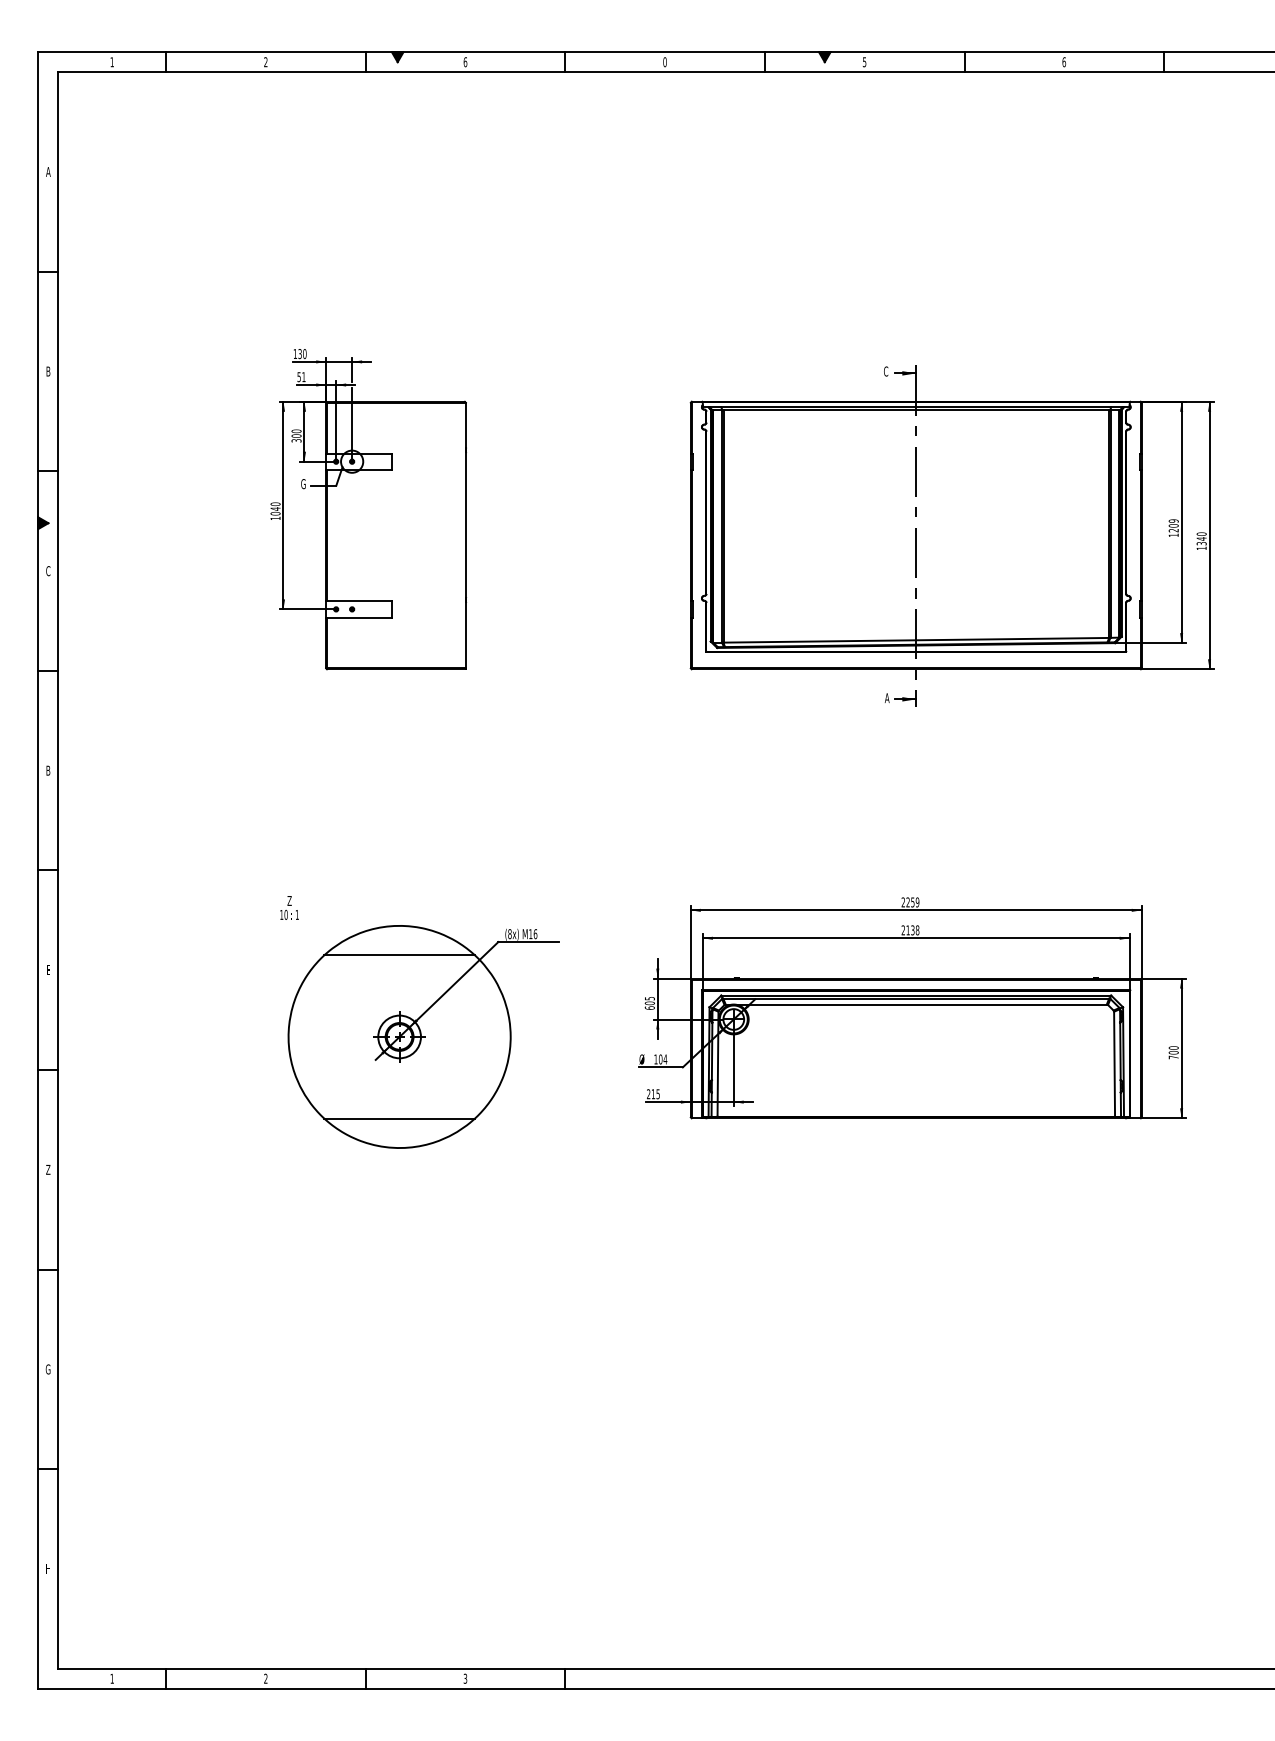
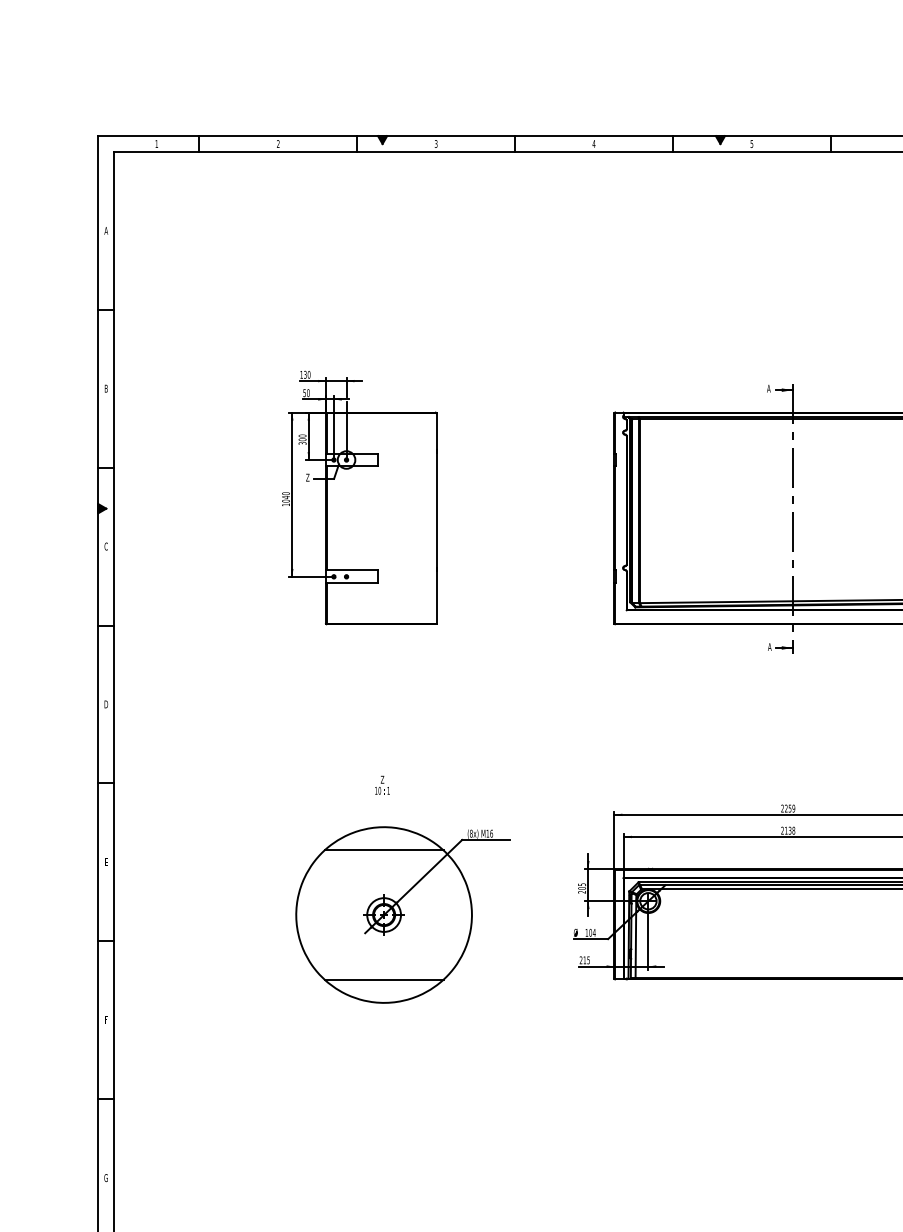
text: (465, 62) -> (436, 144), 6 -> 3
text: (664, 62) -> (593, 144), 0 -> 4
text: (885, 371) -> (768, 388), C -> A
text: (303, 376) -> (308, 392), 51 -> 50
text: (303, 484) -> (308, 478), G -> Z
text: (48, 770) -> (106, 704), B -> D
text: (289, 907) -> (382, 784), moved
text: (649, 1007) -> (581, 891), 605 -> 205
text: (48, 1169) -> (106, 1019), Z -> F

